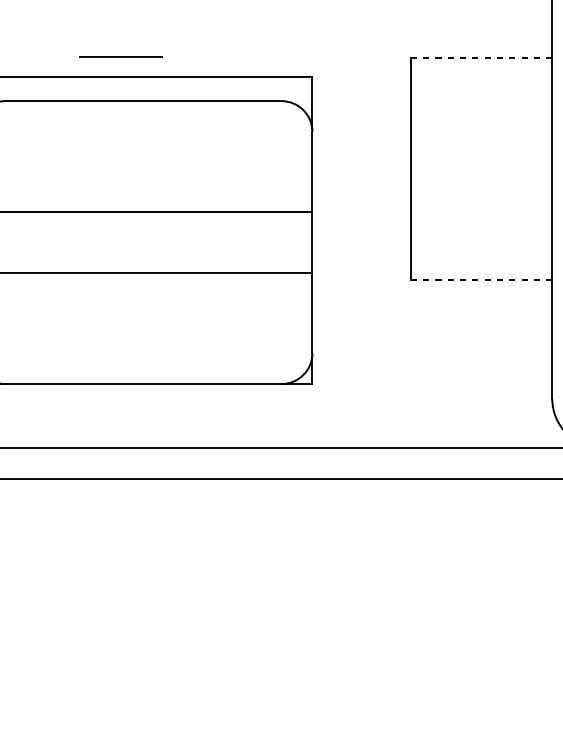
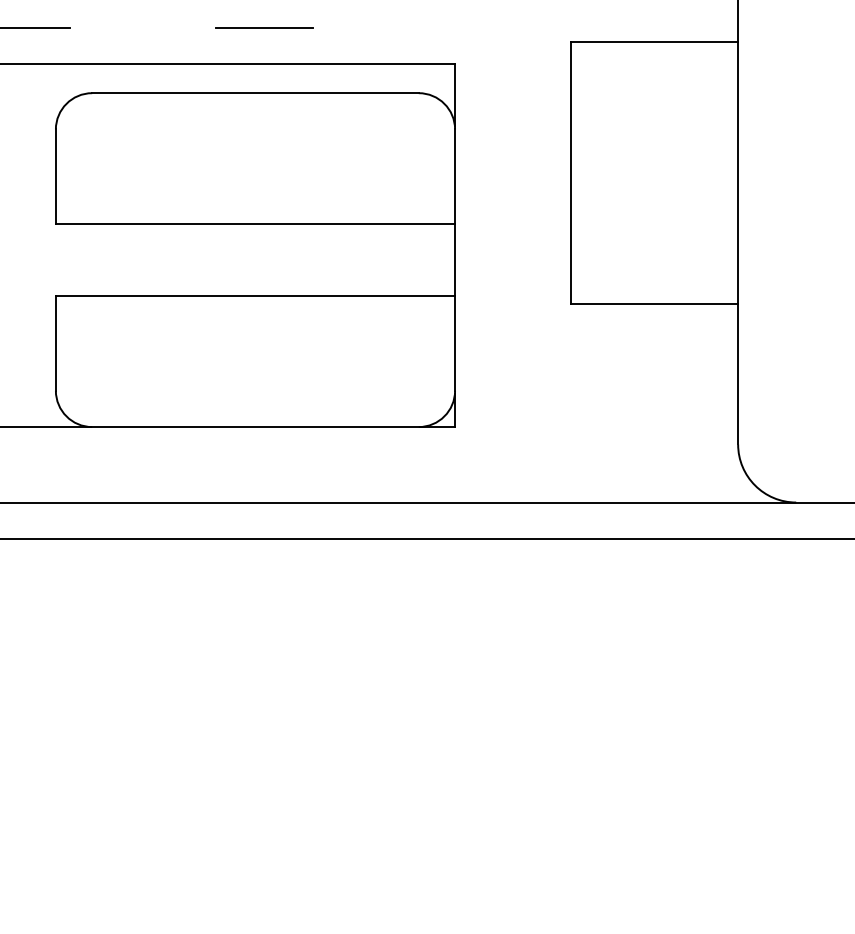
line: (121, 56) -> (264, 27), moved
line: (481, 58) -> (654, 42), dashed -> solid
line: (481, 279) -> (654, 303), dashed -> solid

